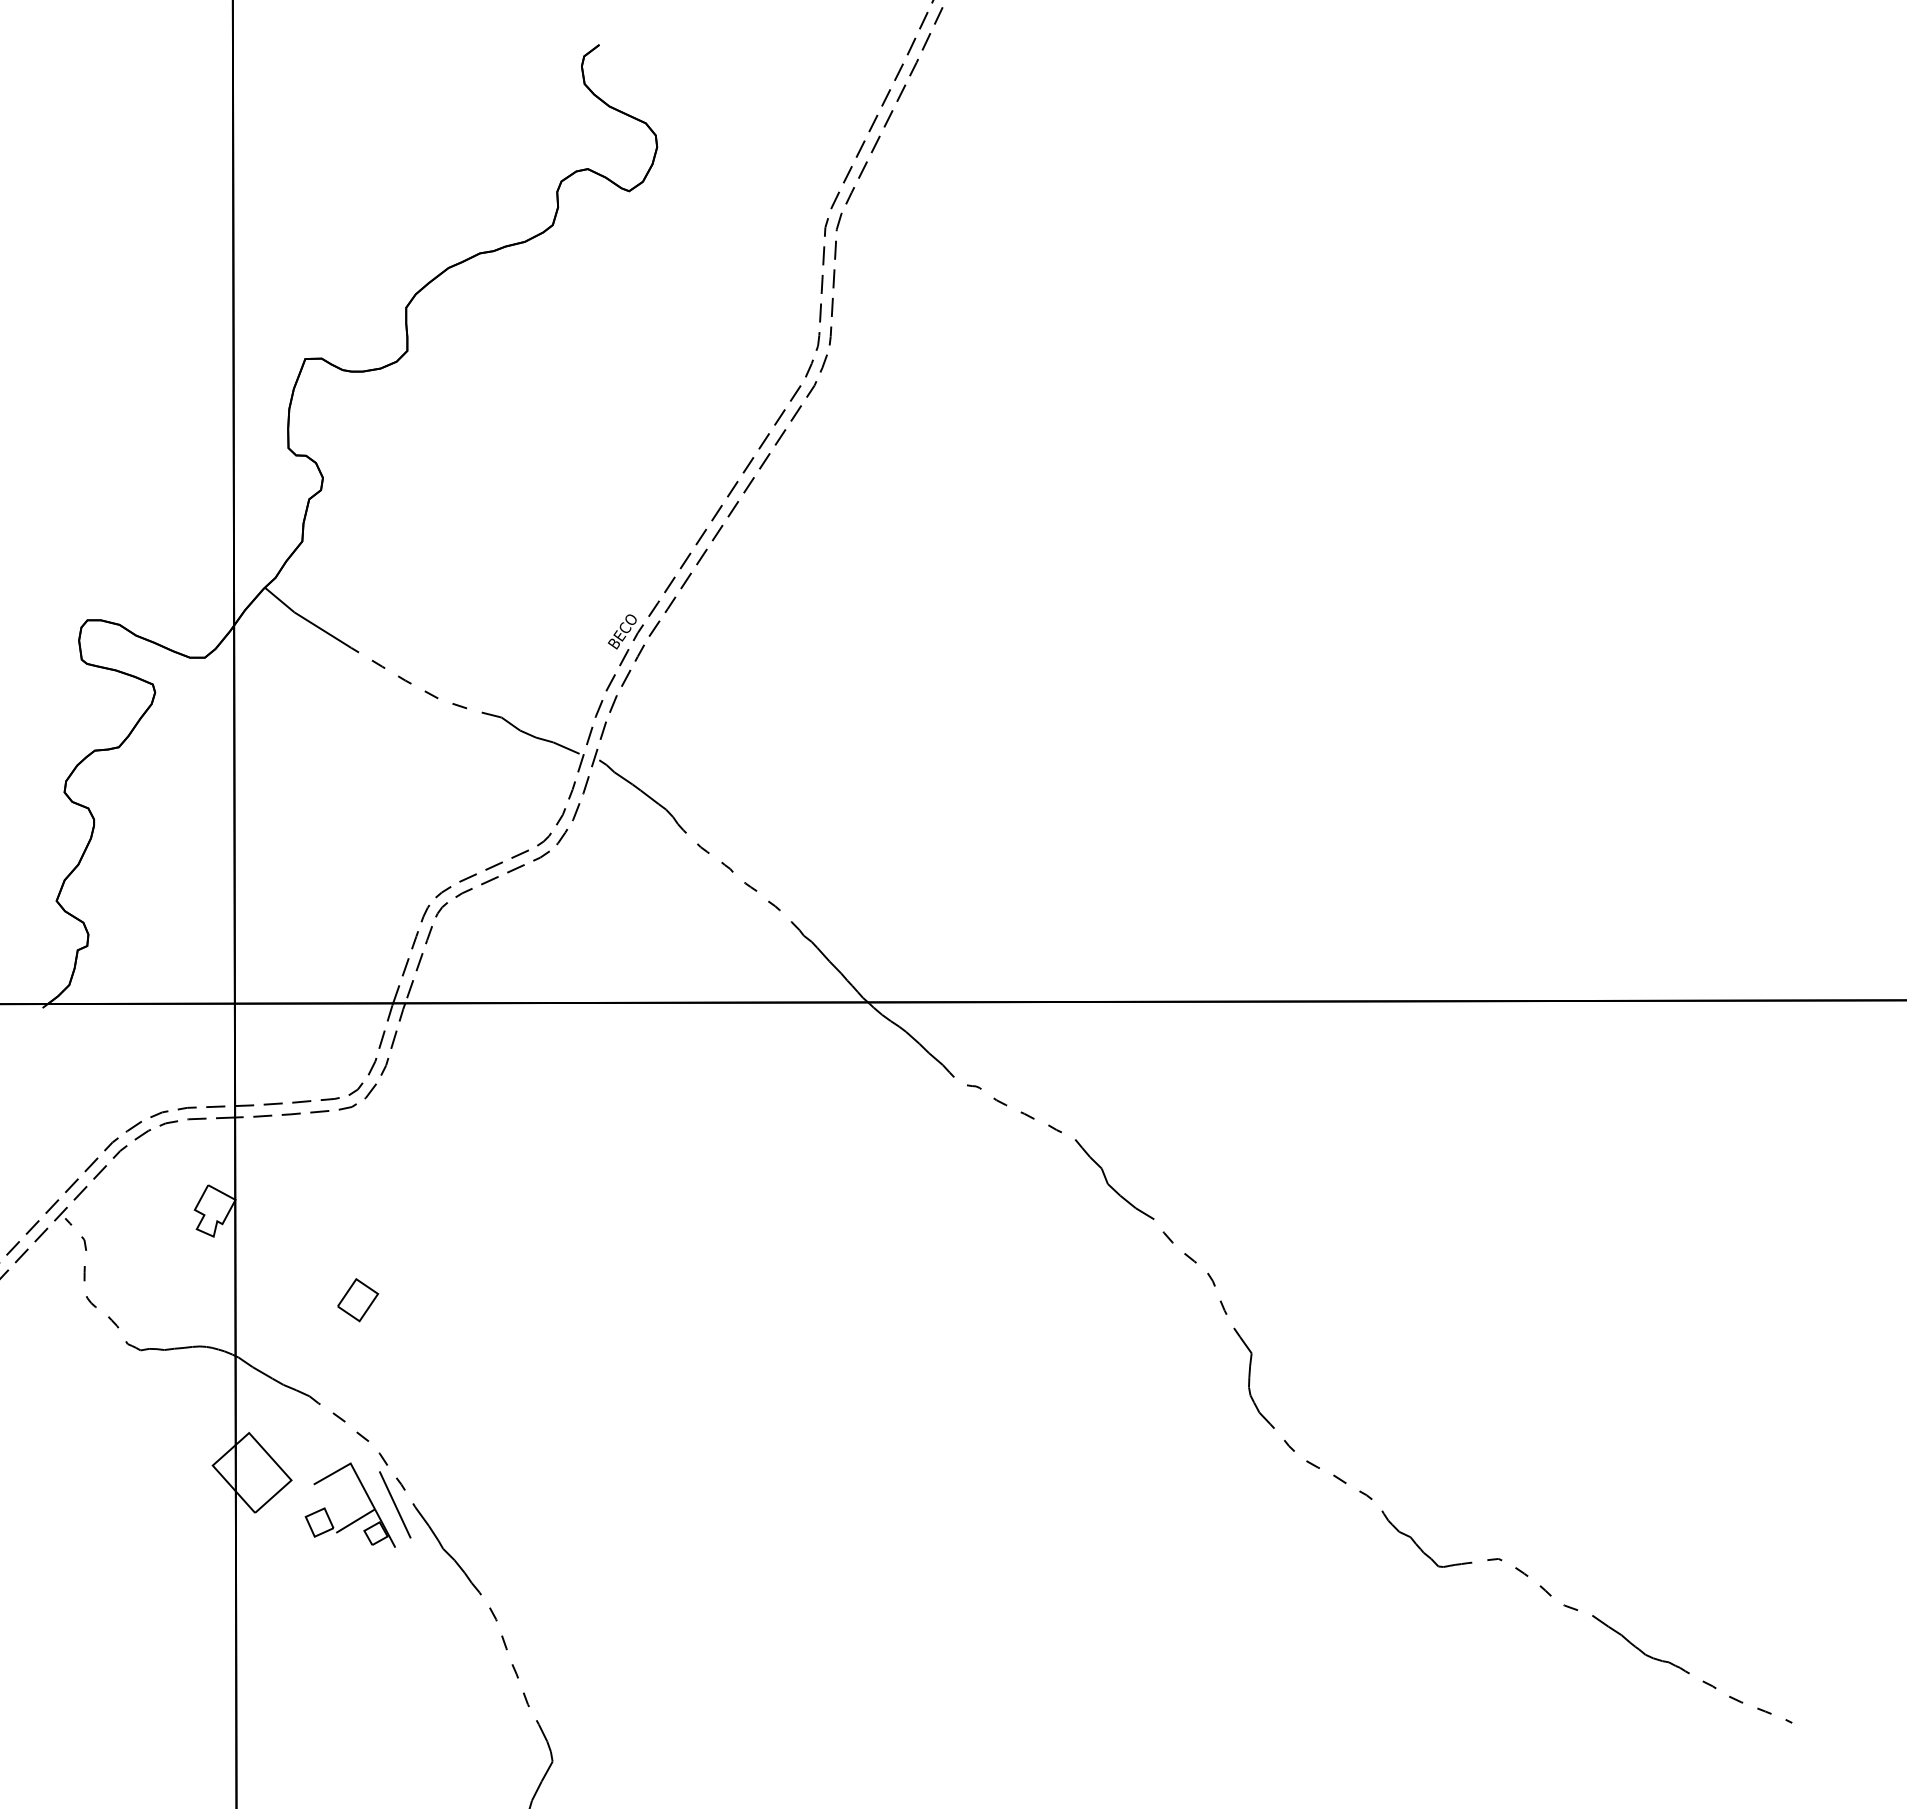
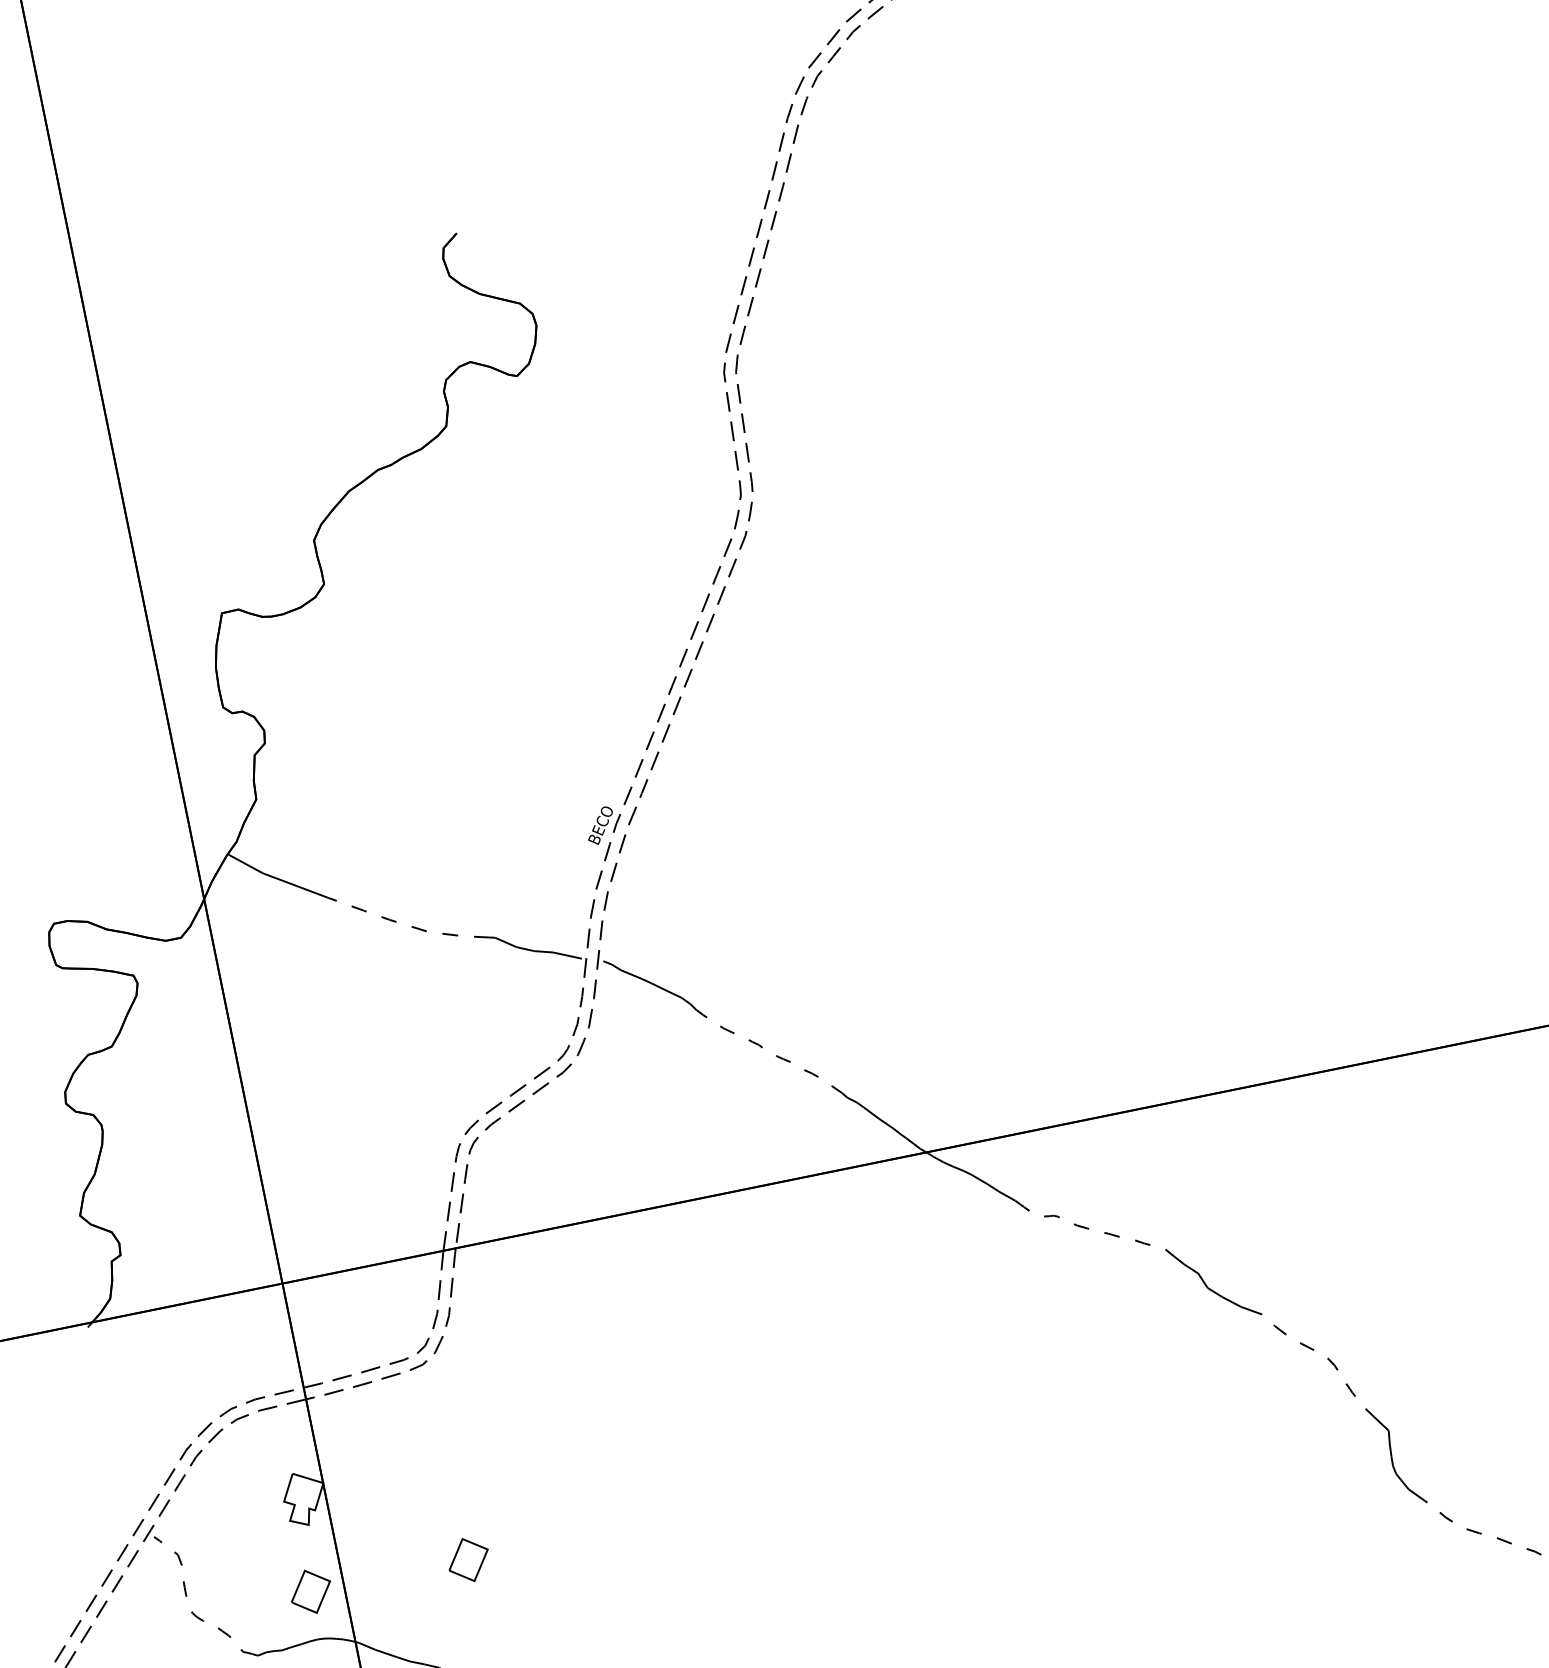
part: (203, 1300) -> (311, 1592), added

